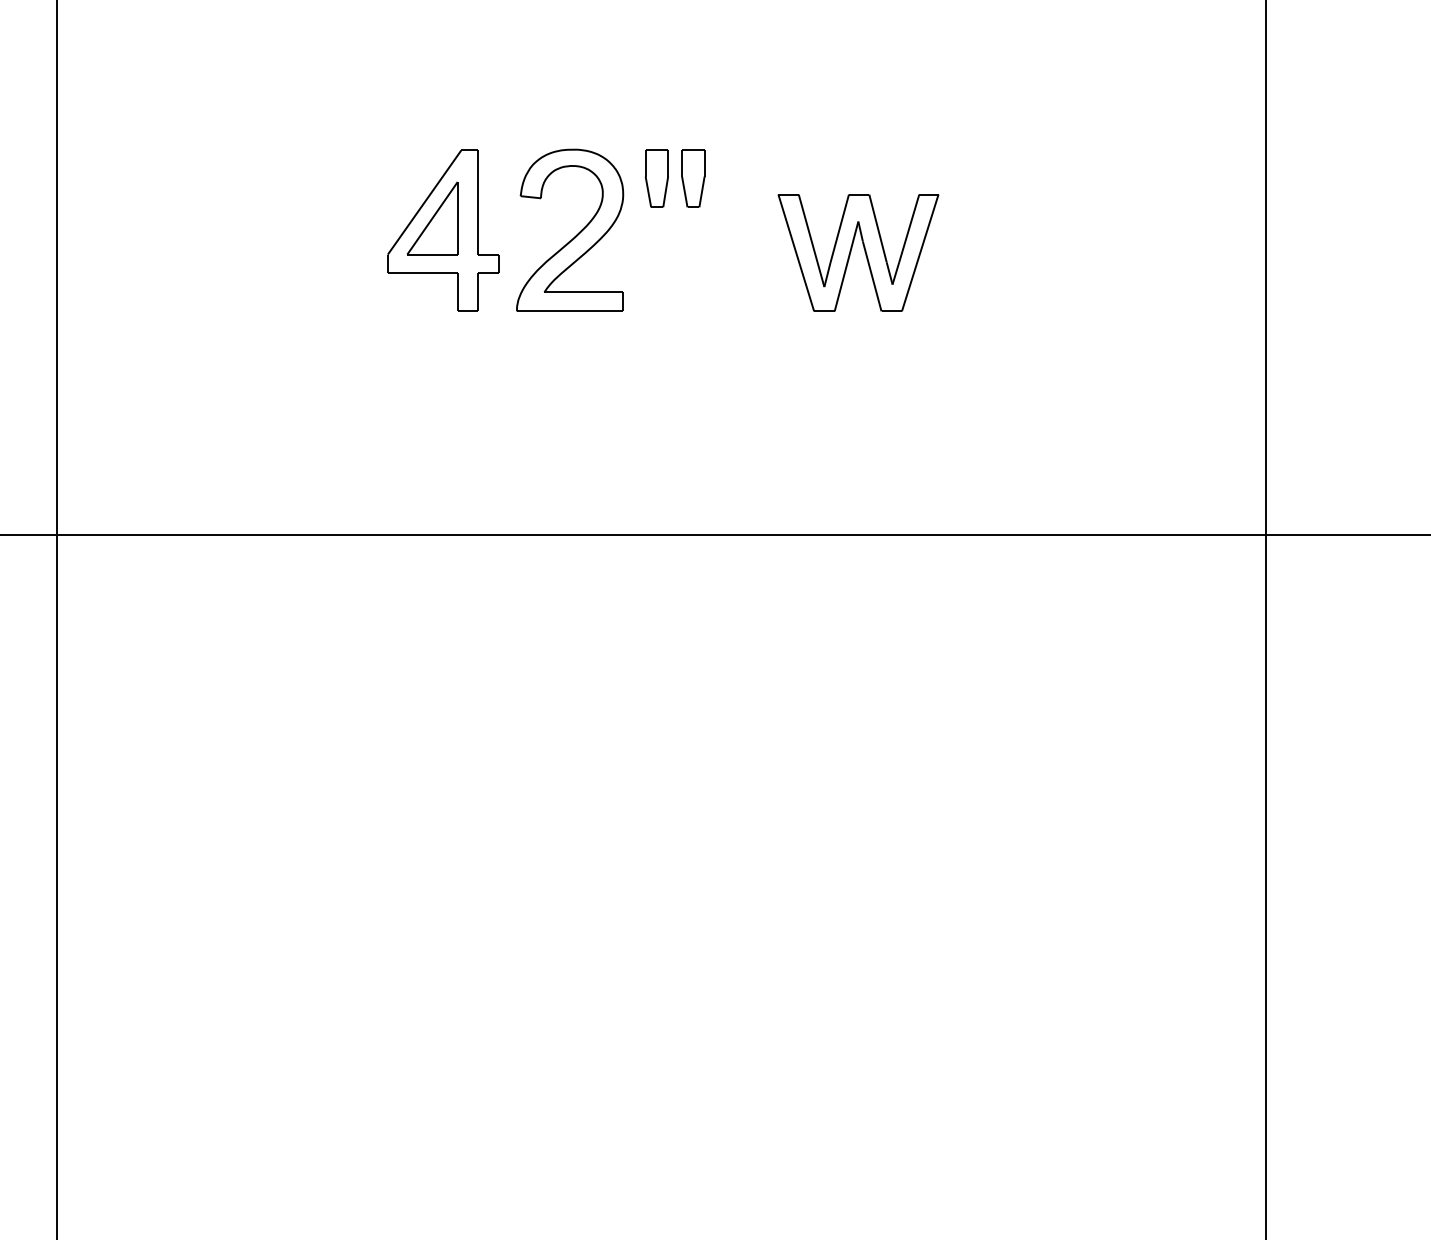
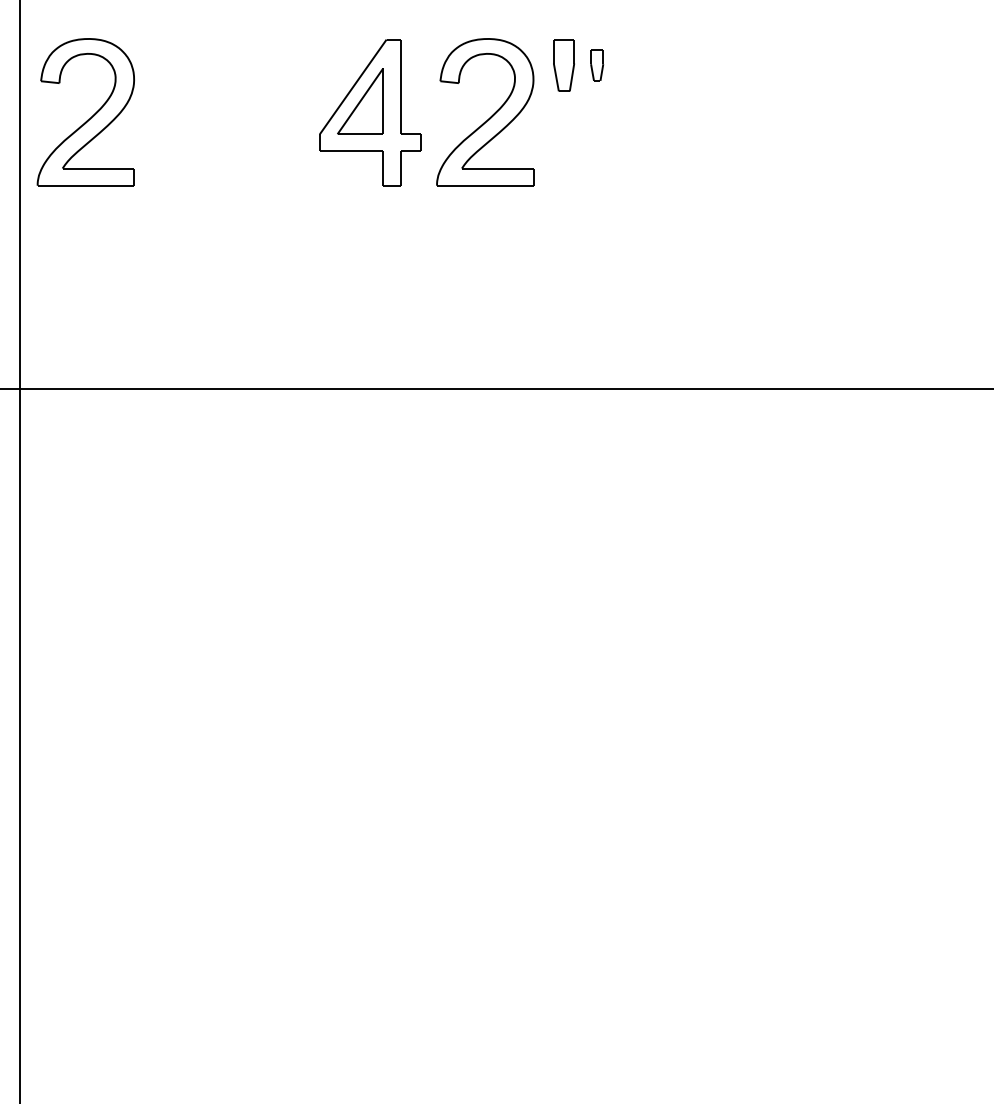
part: (693, 178) -> (597, 65), size x0.6
part: (136, 234) -> (91, 116), added
part: (858, 252) -> (747, 132), removed

